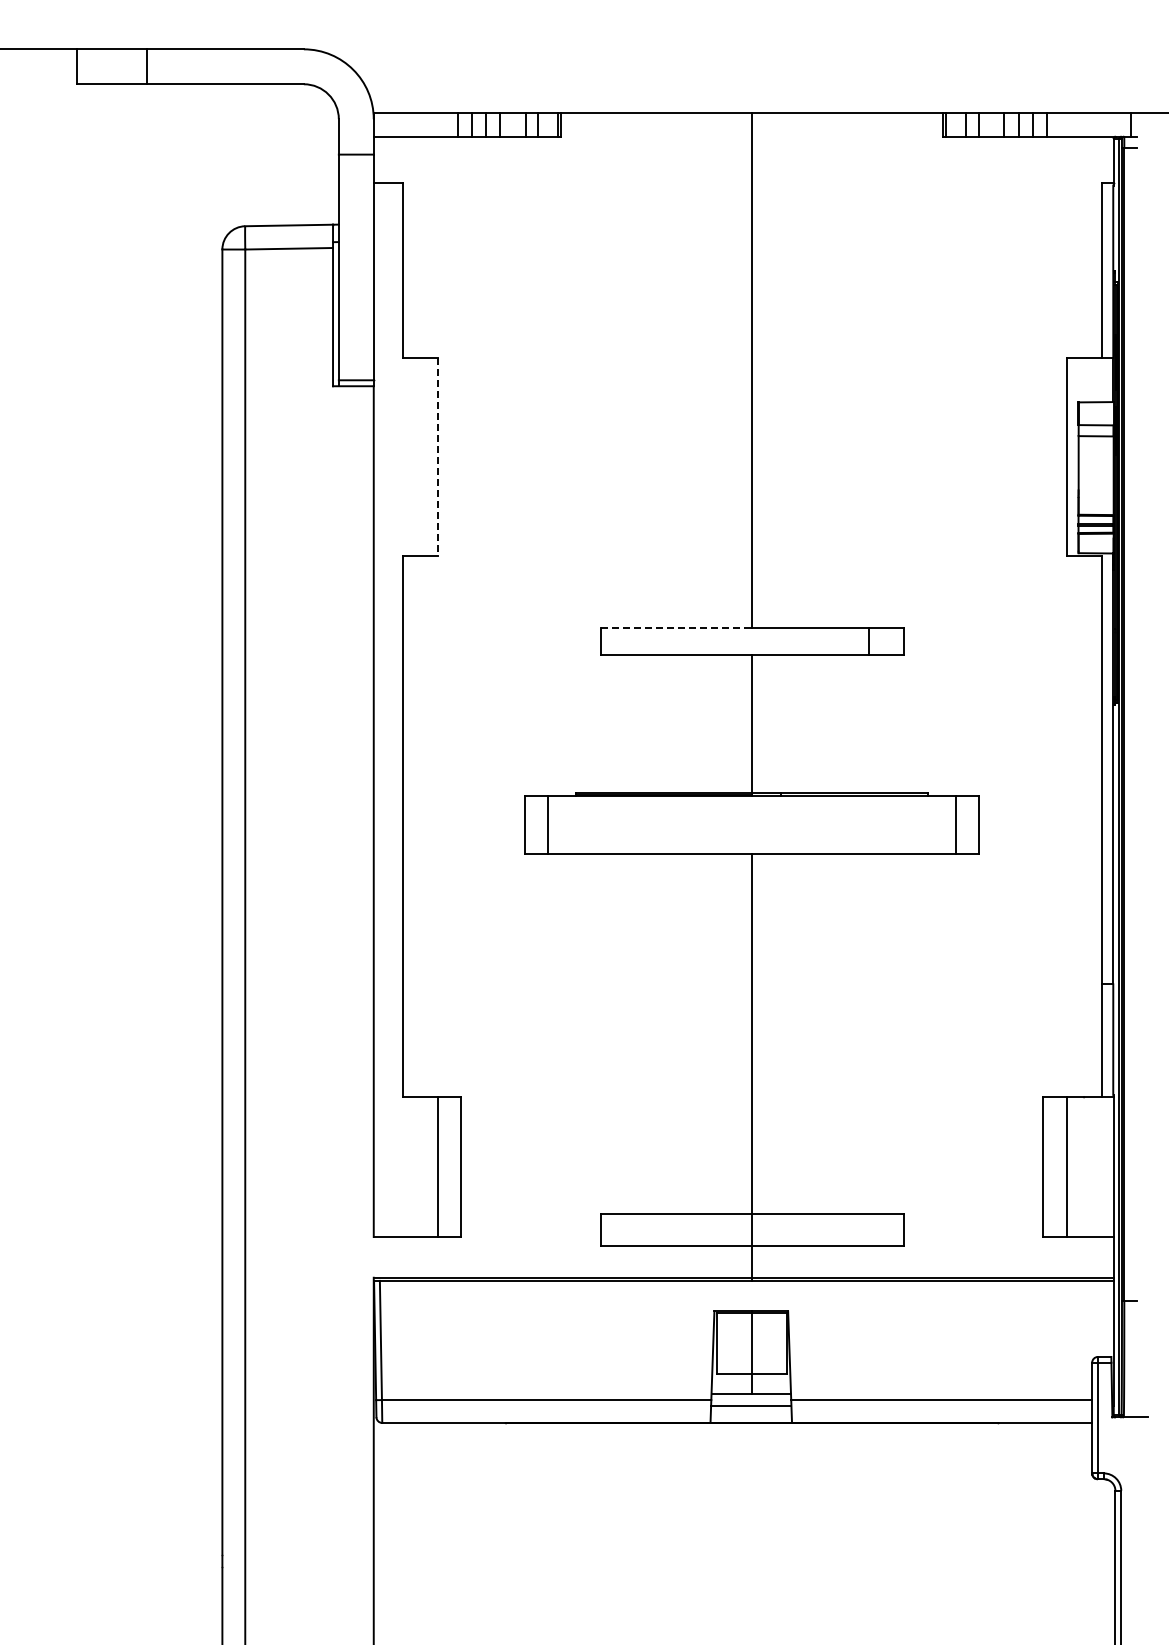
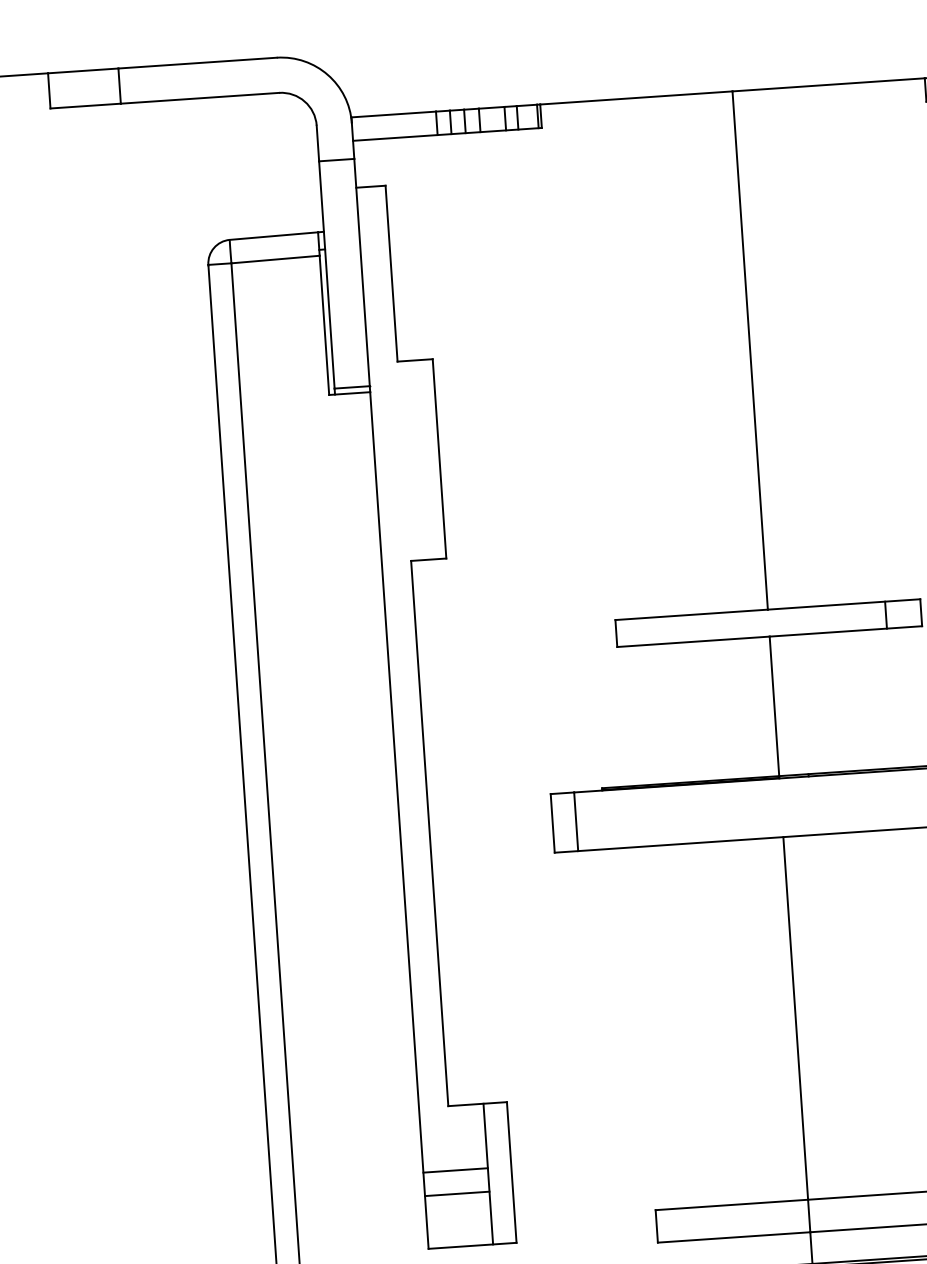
line: (437, 456) -> (439, 458), dashed -> solid
line: (676, 628) -> (691, 615), dashed -> solid
line: (405, 1161) -> (455, 1170), added
line: (405, 1184) -> (456, 1193), added

